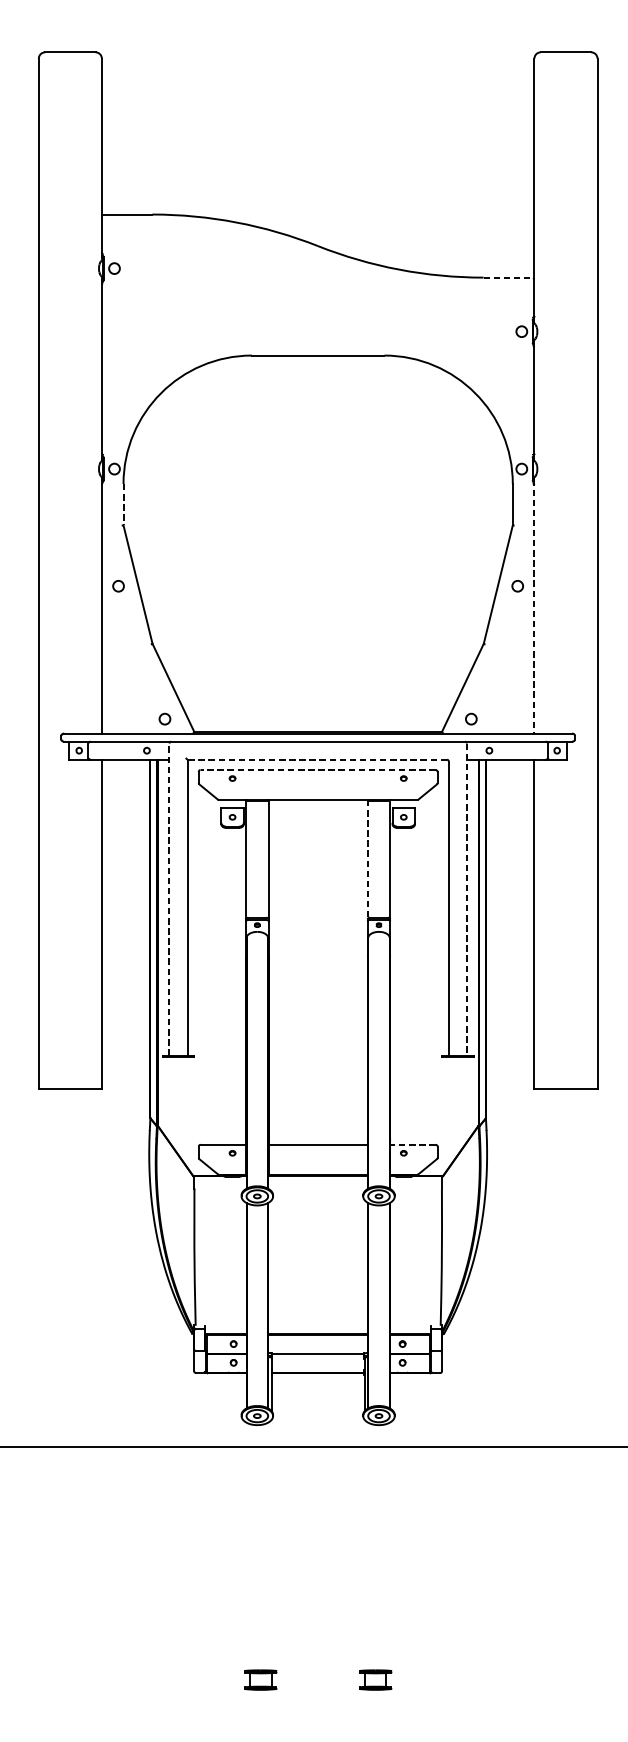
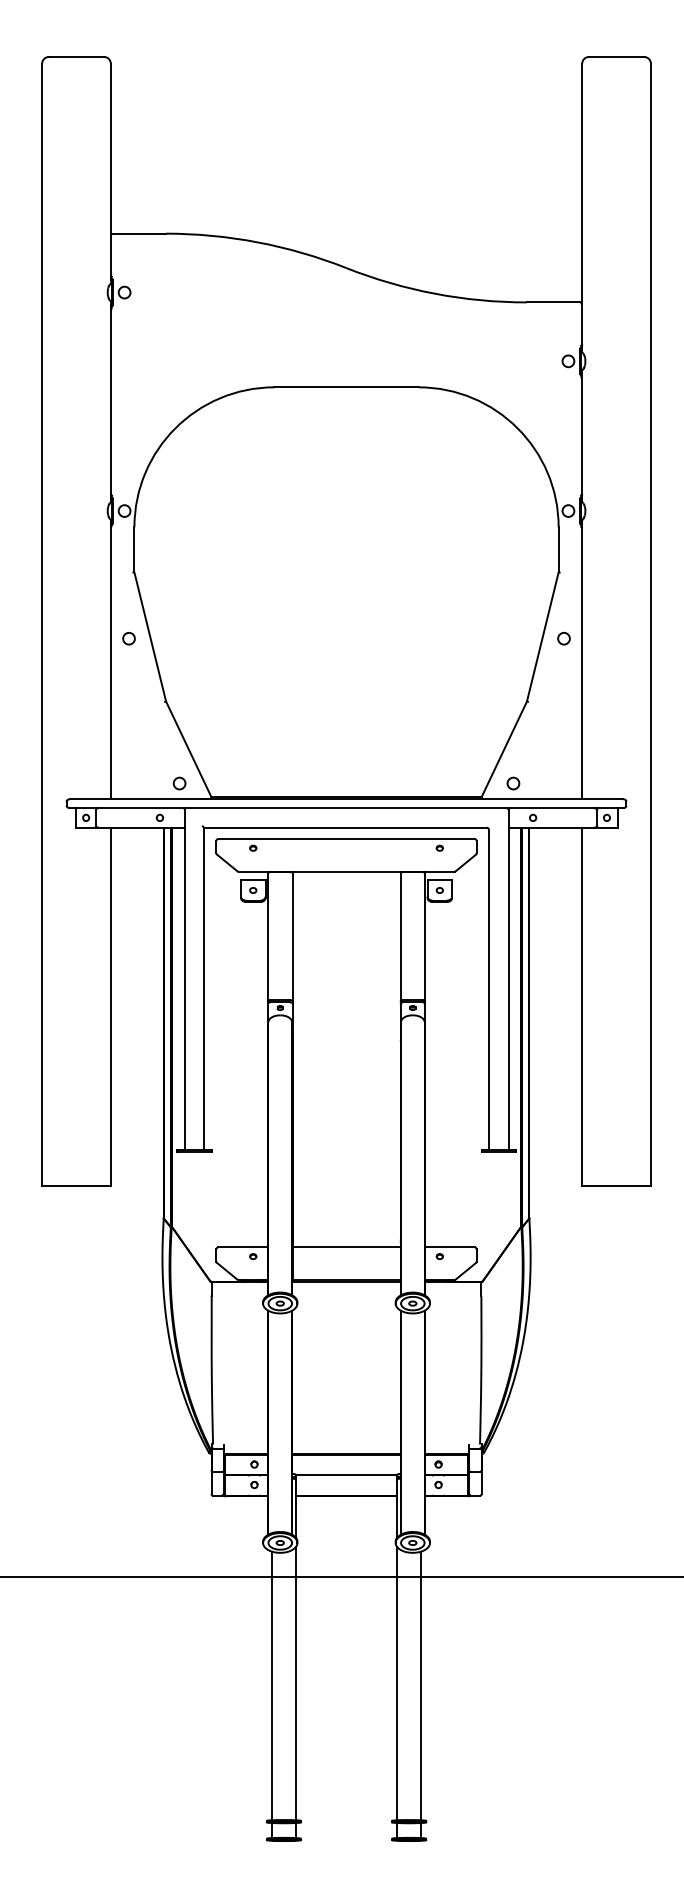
line: (509, 277) -> (554, 302), dashed -> solid
line: (123, 504) -> (134, 549), dashed -> solid
line: (534, 607) -> (582, 661), dashed -> solid
line: (317, 759) -> (345, 827), dashed -> solid
line: (318, 769) -> (346, 838), dashed -> solid
line: (367, 859) -> (400, 936), dashed -> solid
line: (169, 898) -> (184, 979), dashed -> solid
line: (466, 899) -> (508, 980), dashed -> solid
line: (412, 1144) -> (449, 1247), dashed -> solid
line: (271, 1545) -> (295, 1683), added
line: (364, 1545) -> (397, 1683), added
line: (250, 1546) -> (272, 1685), added
line: (386, 1546) -> (420, 1685), added

